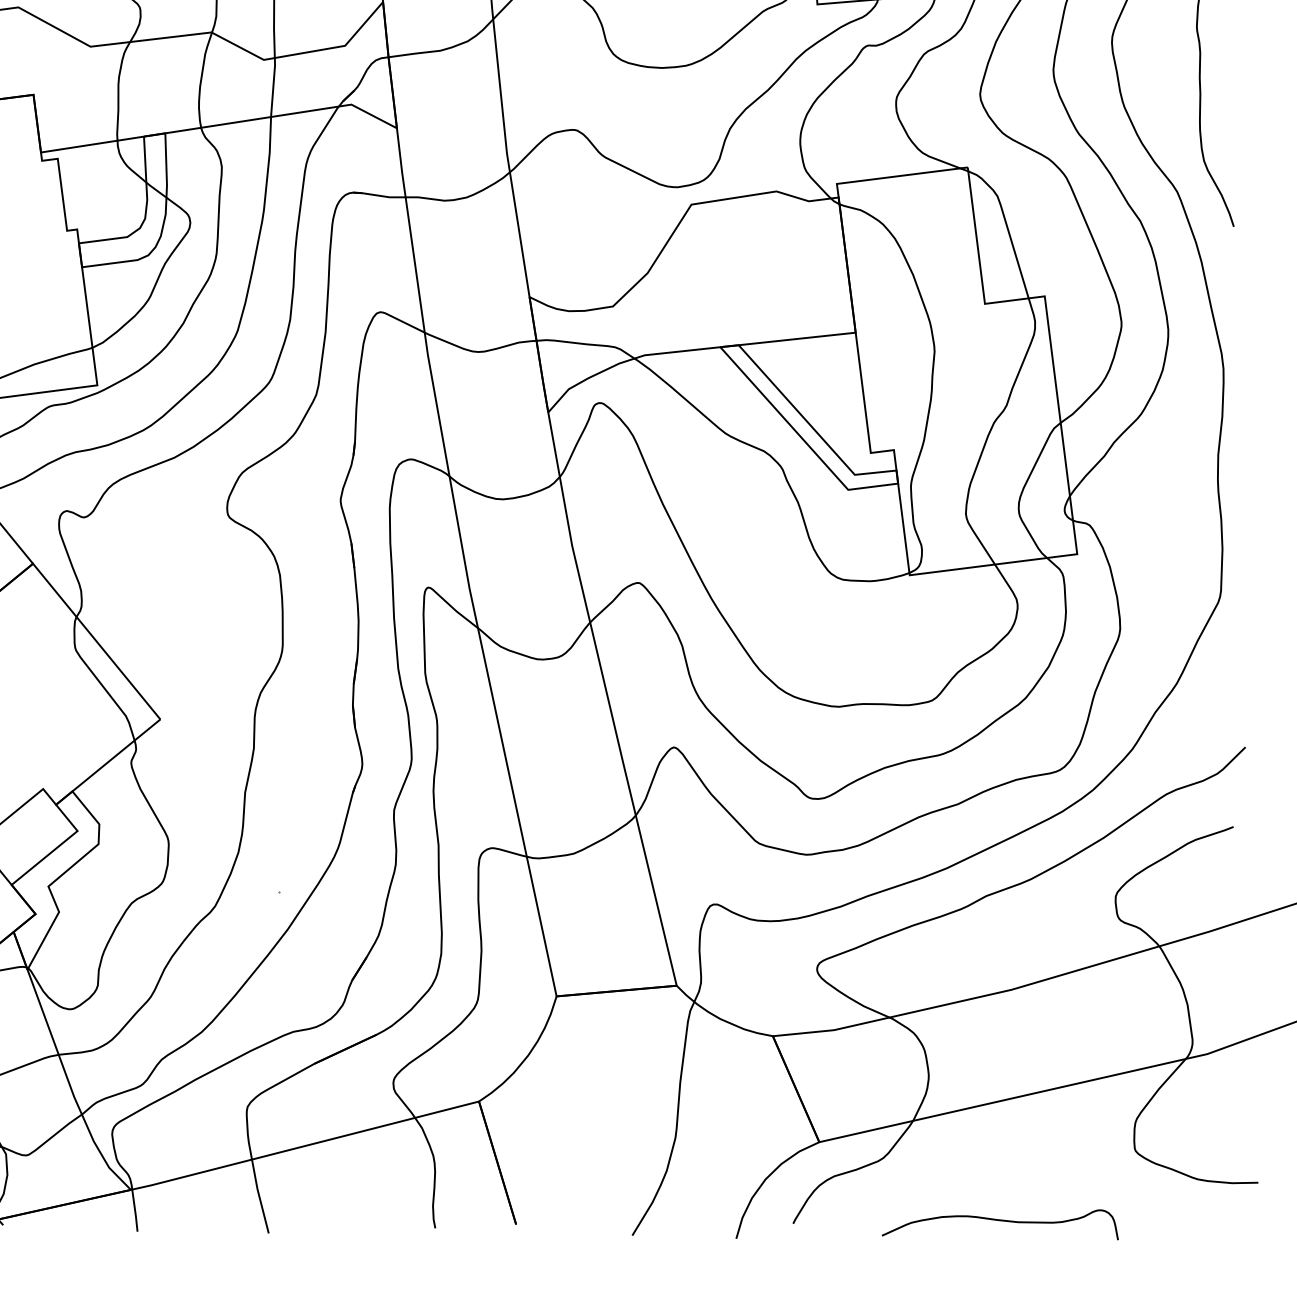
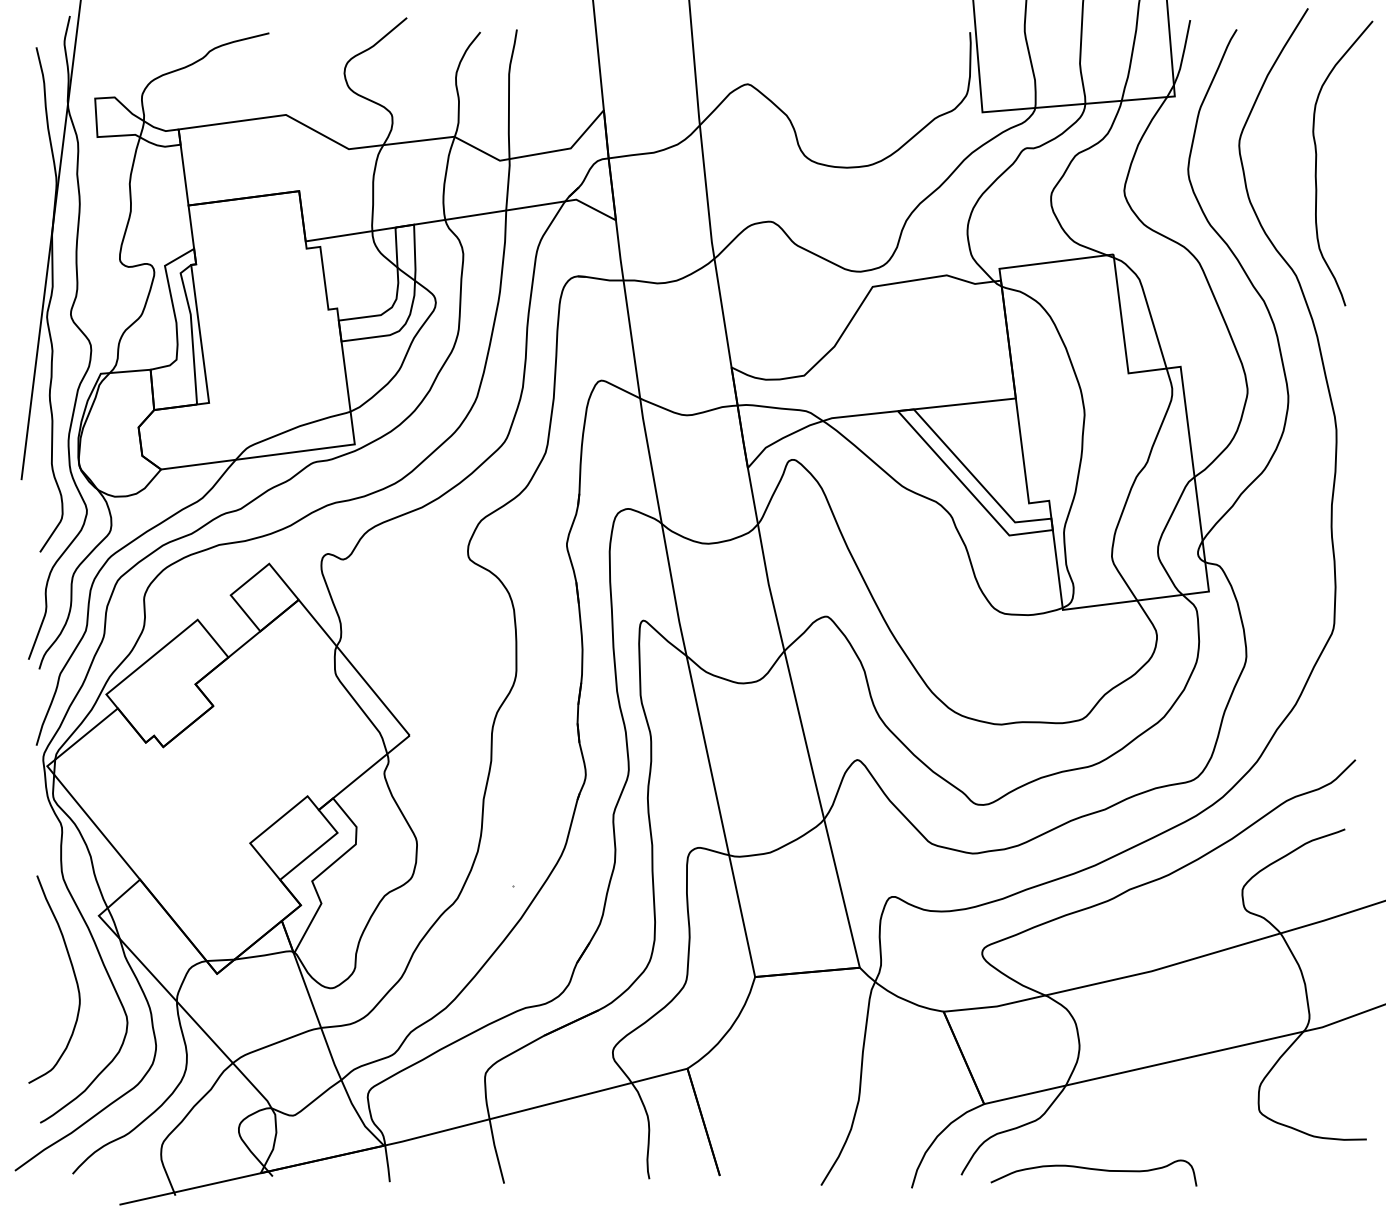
curve: (999, 1221) -> (1093, 1170), moved

